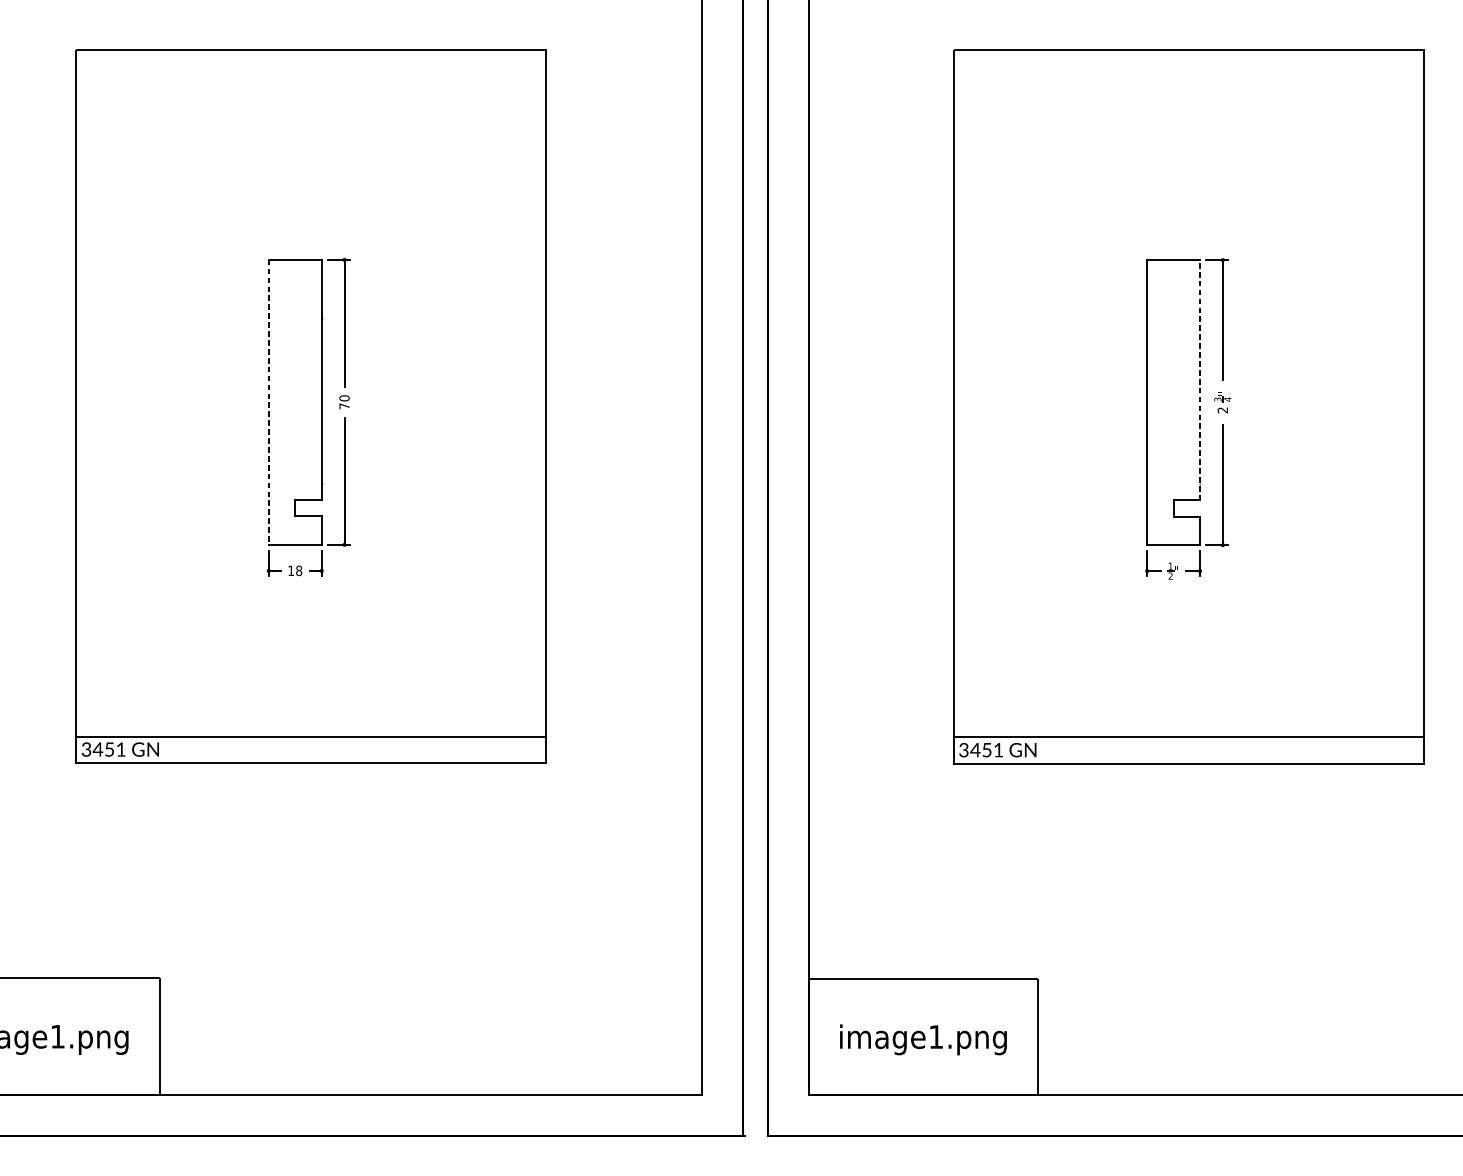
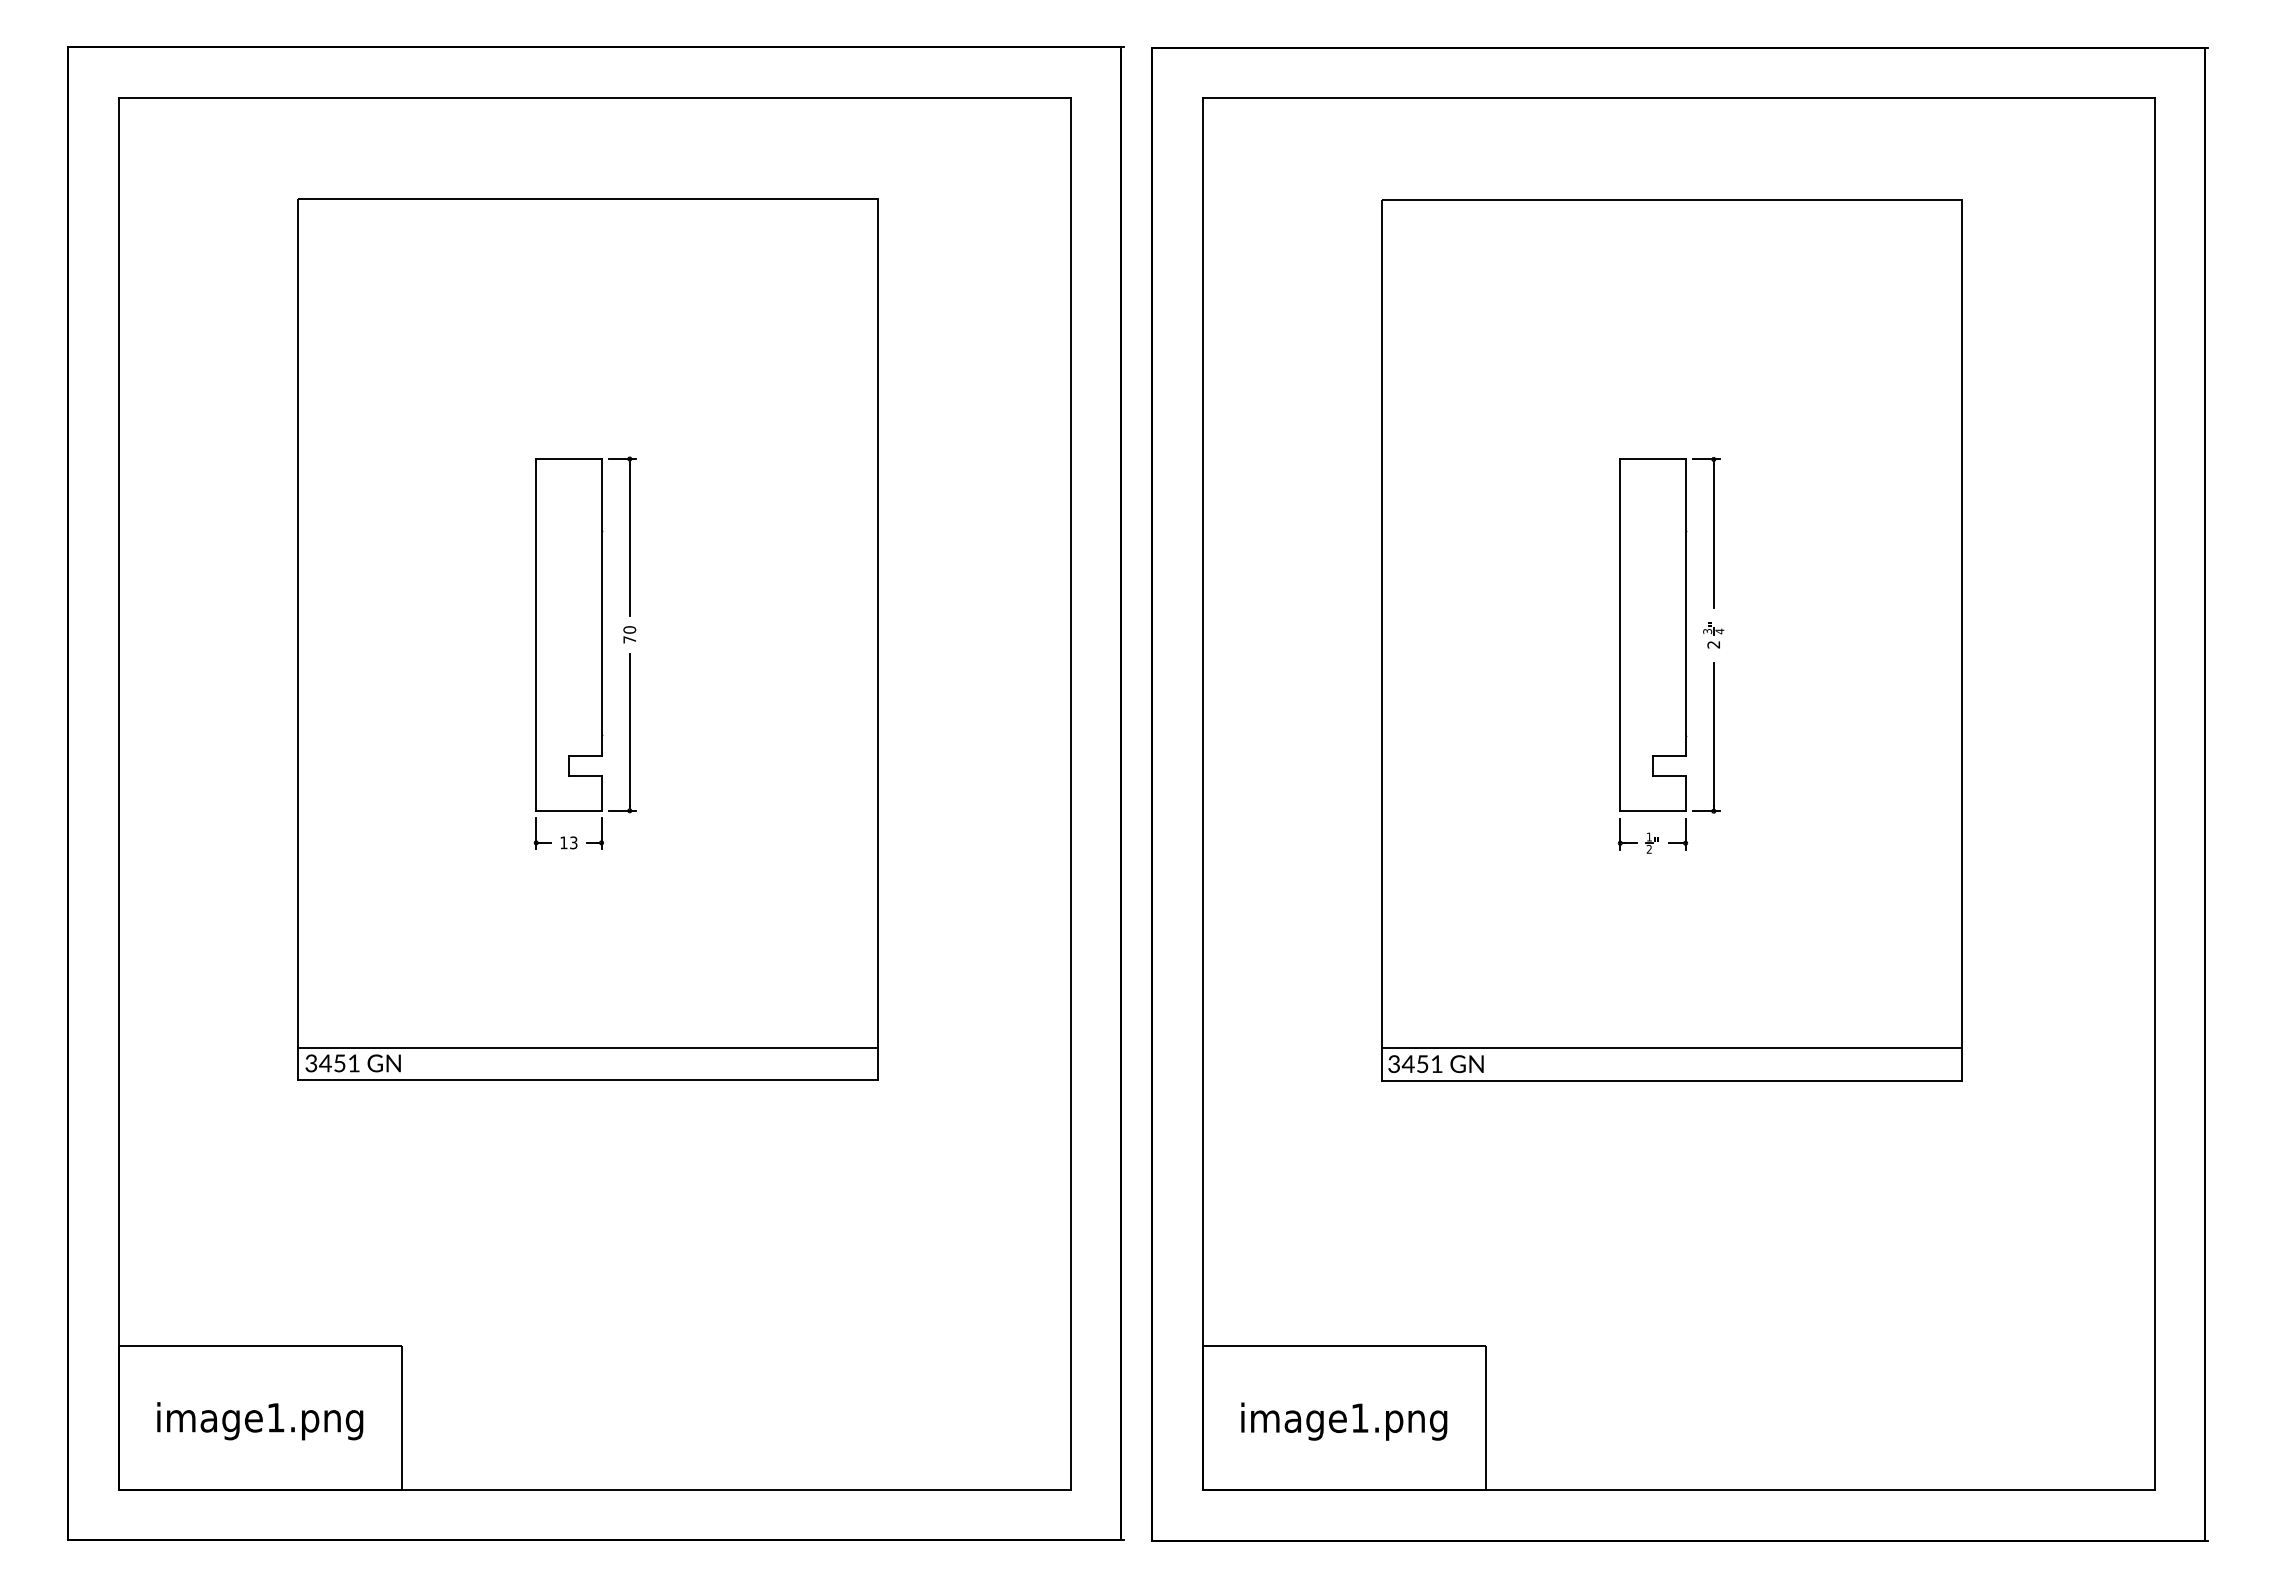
line: (1199, 380) -> (1685, 607), dashed -> solid
line: (268, 402) -> (536, 634), dashed -> solid
text: (298, 570) -> (573, 842), 18 -> 13

